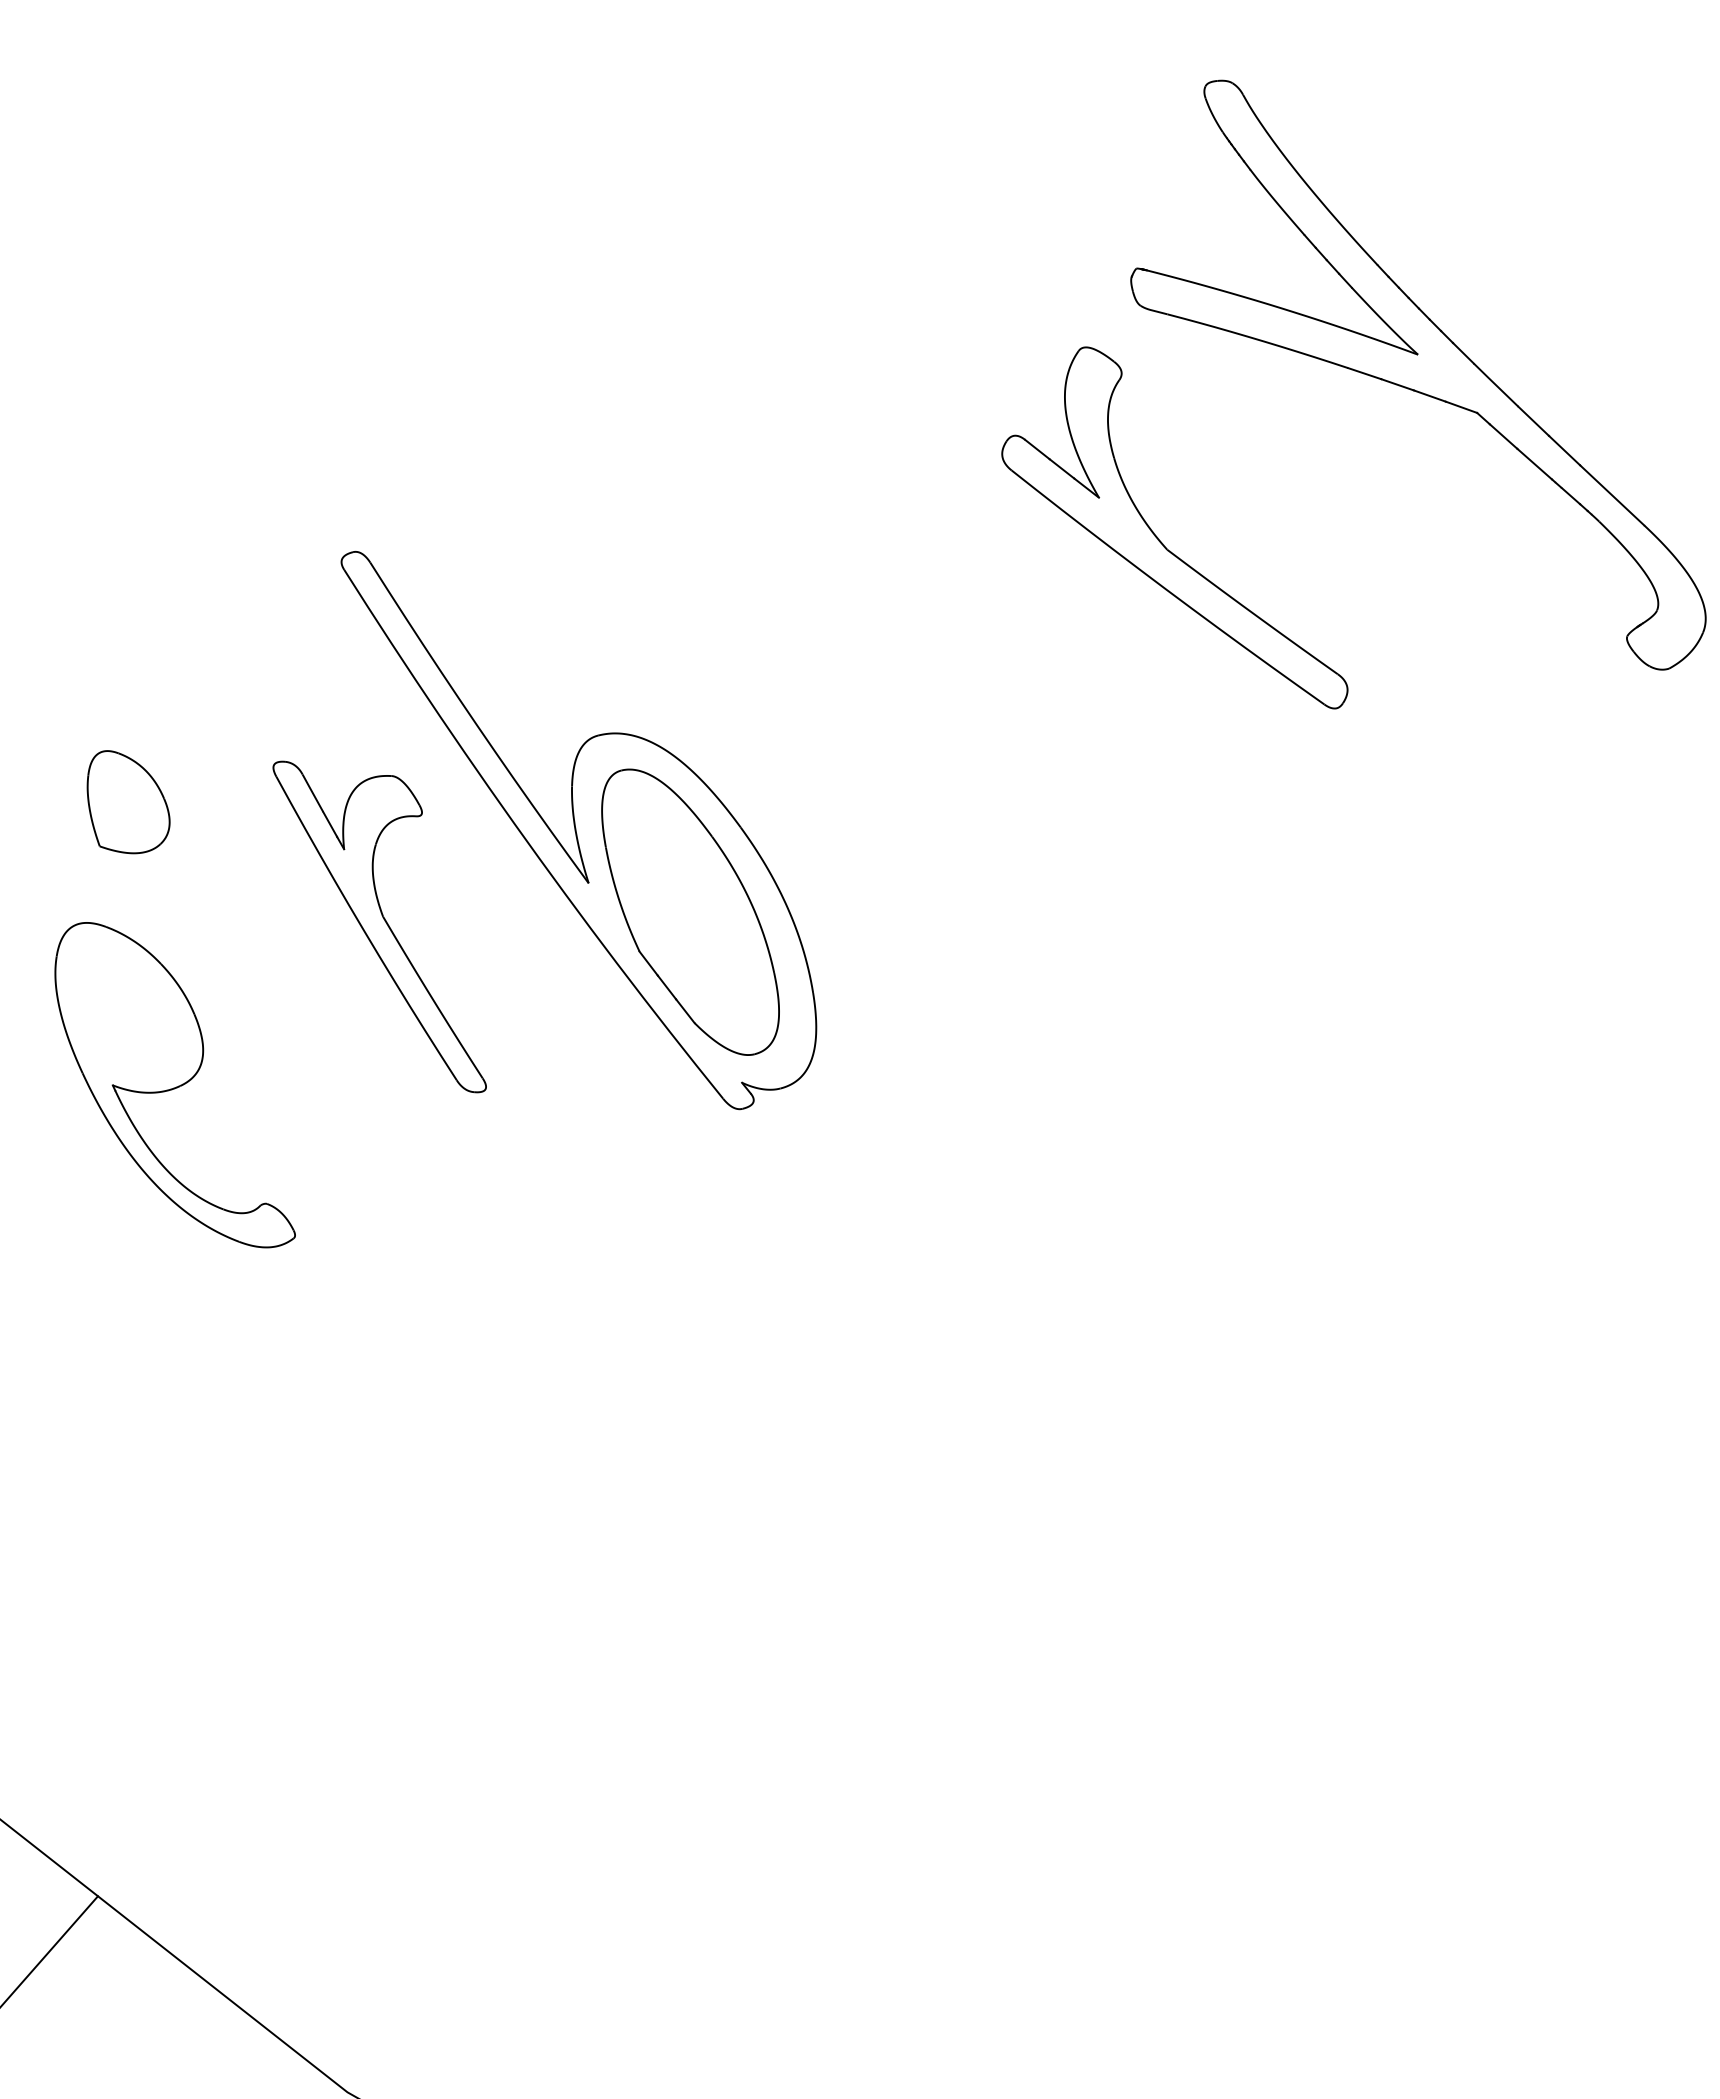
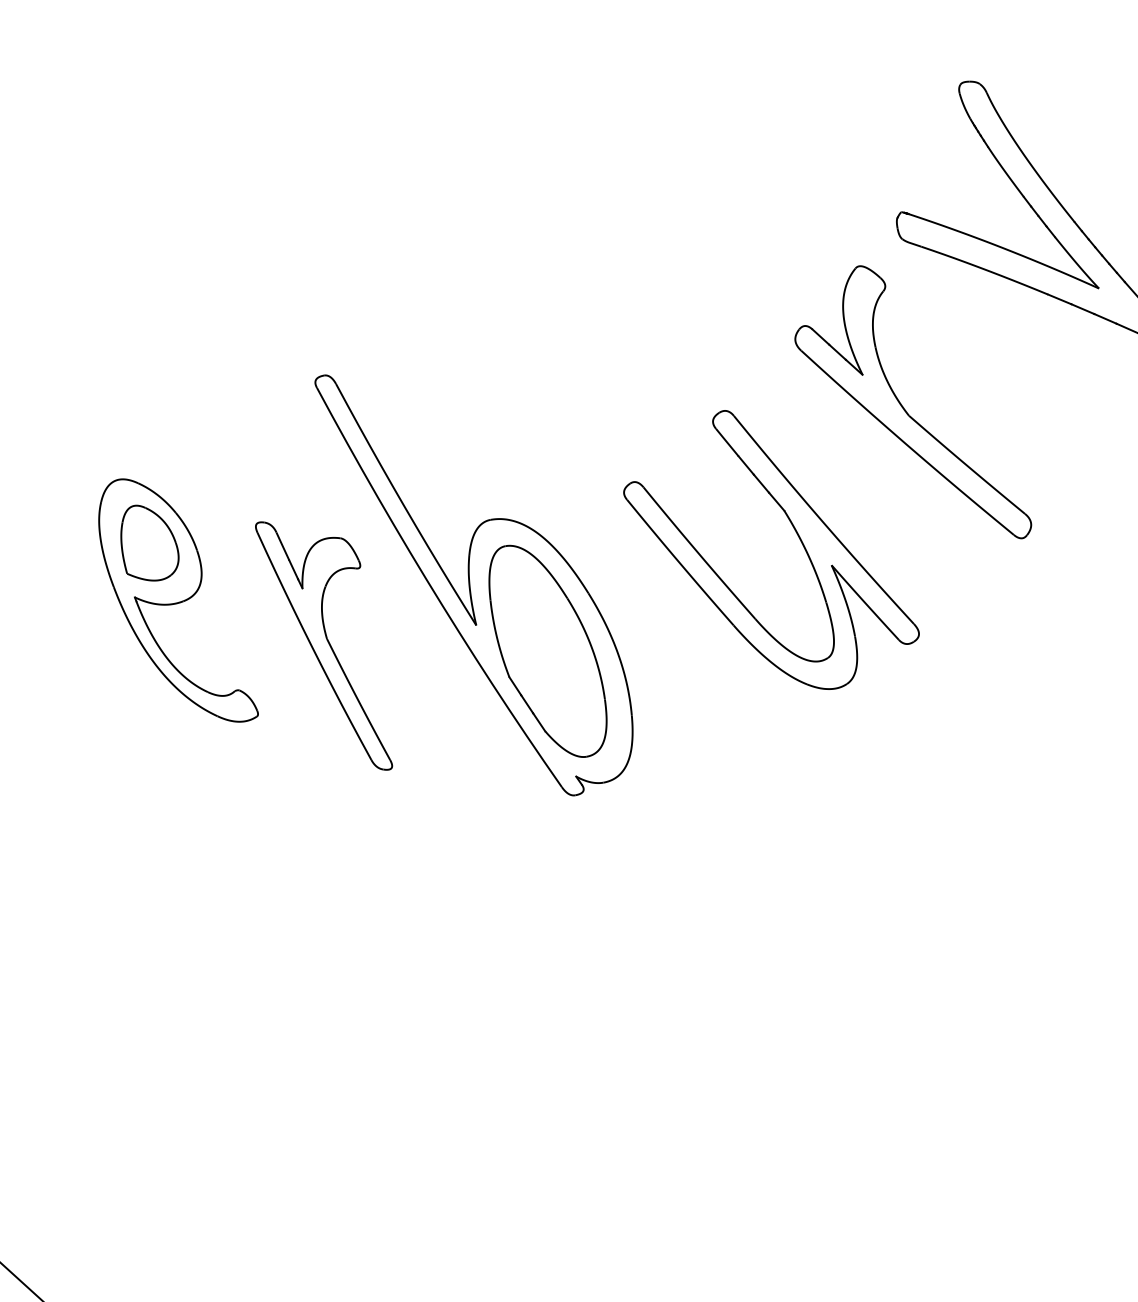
part: (1024, 726) -> (797, 535), added
part: (174, 1085) -> (179, 600), moved

